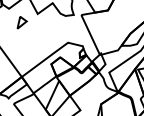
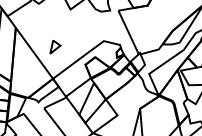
part: (22, 23) -> (55, 47), moved

